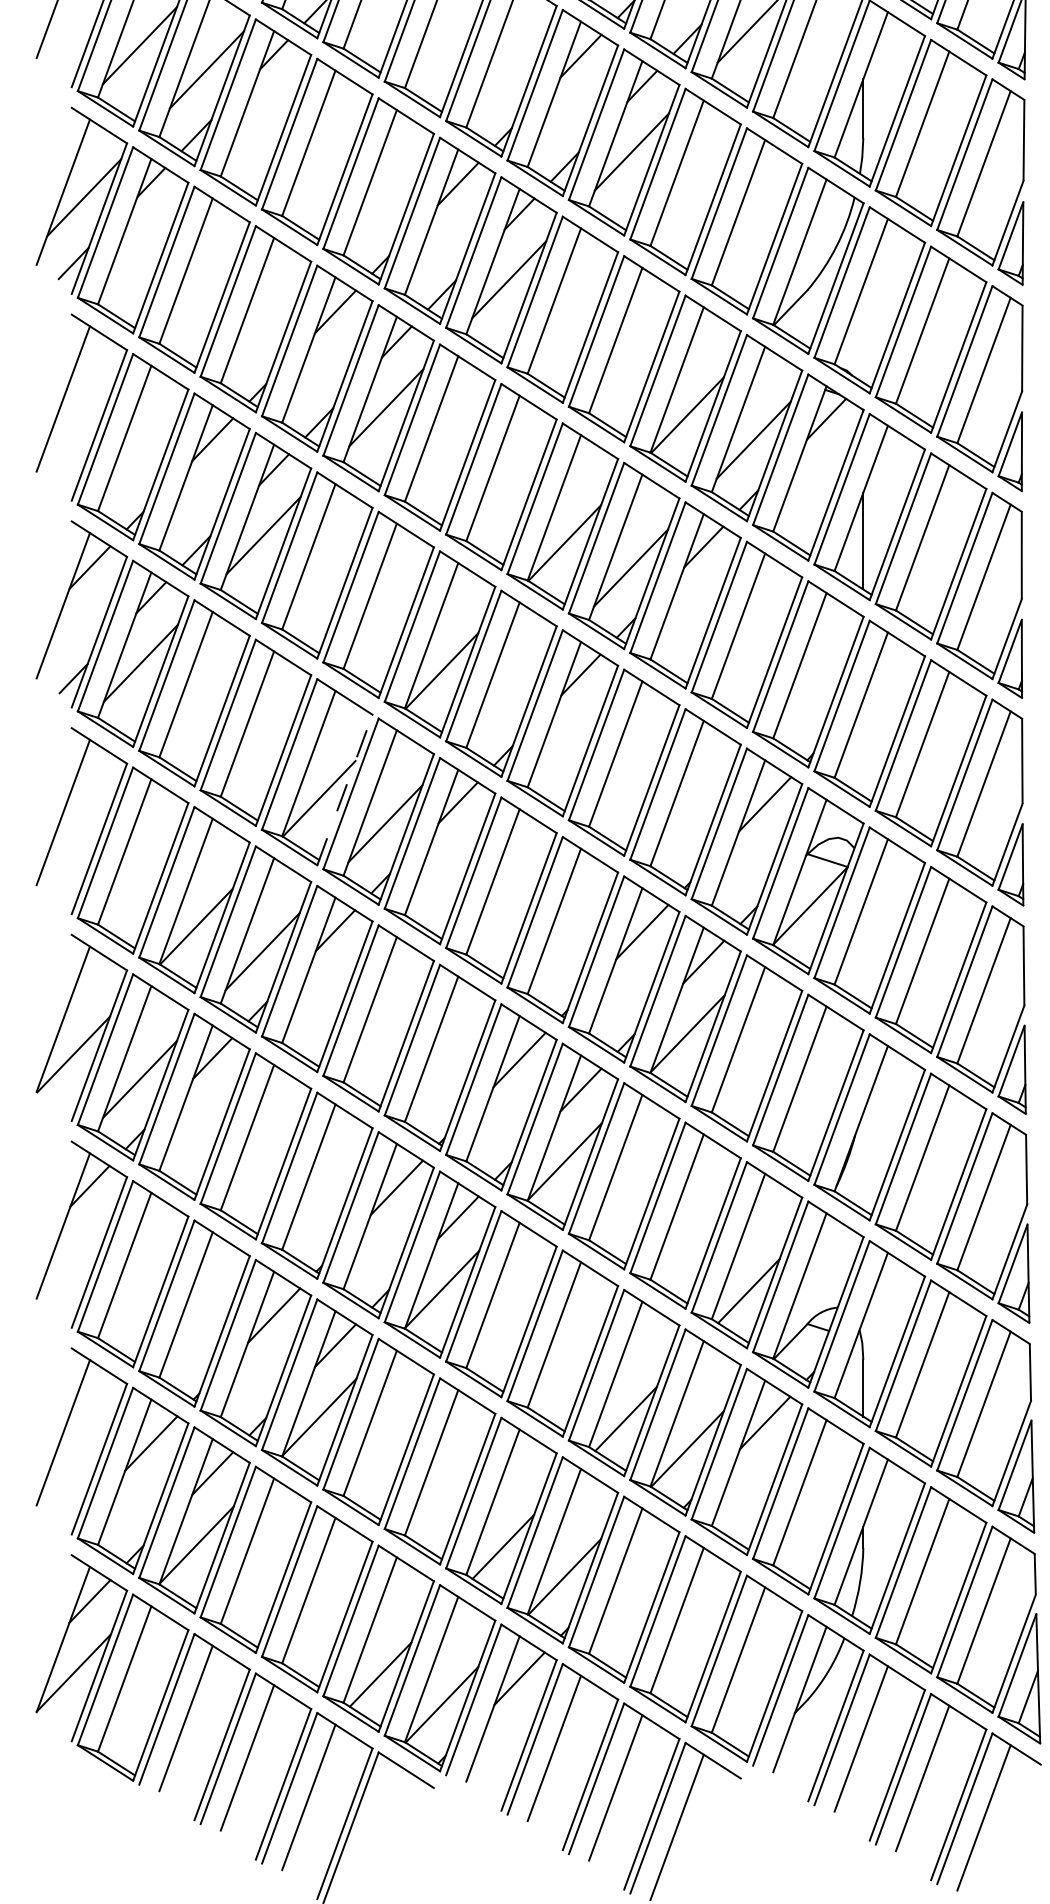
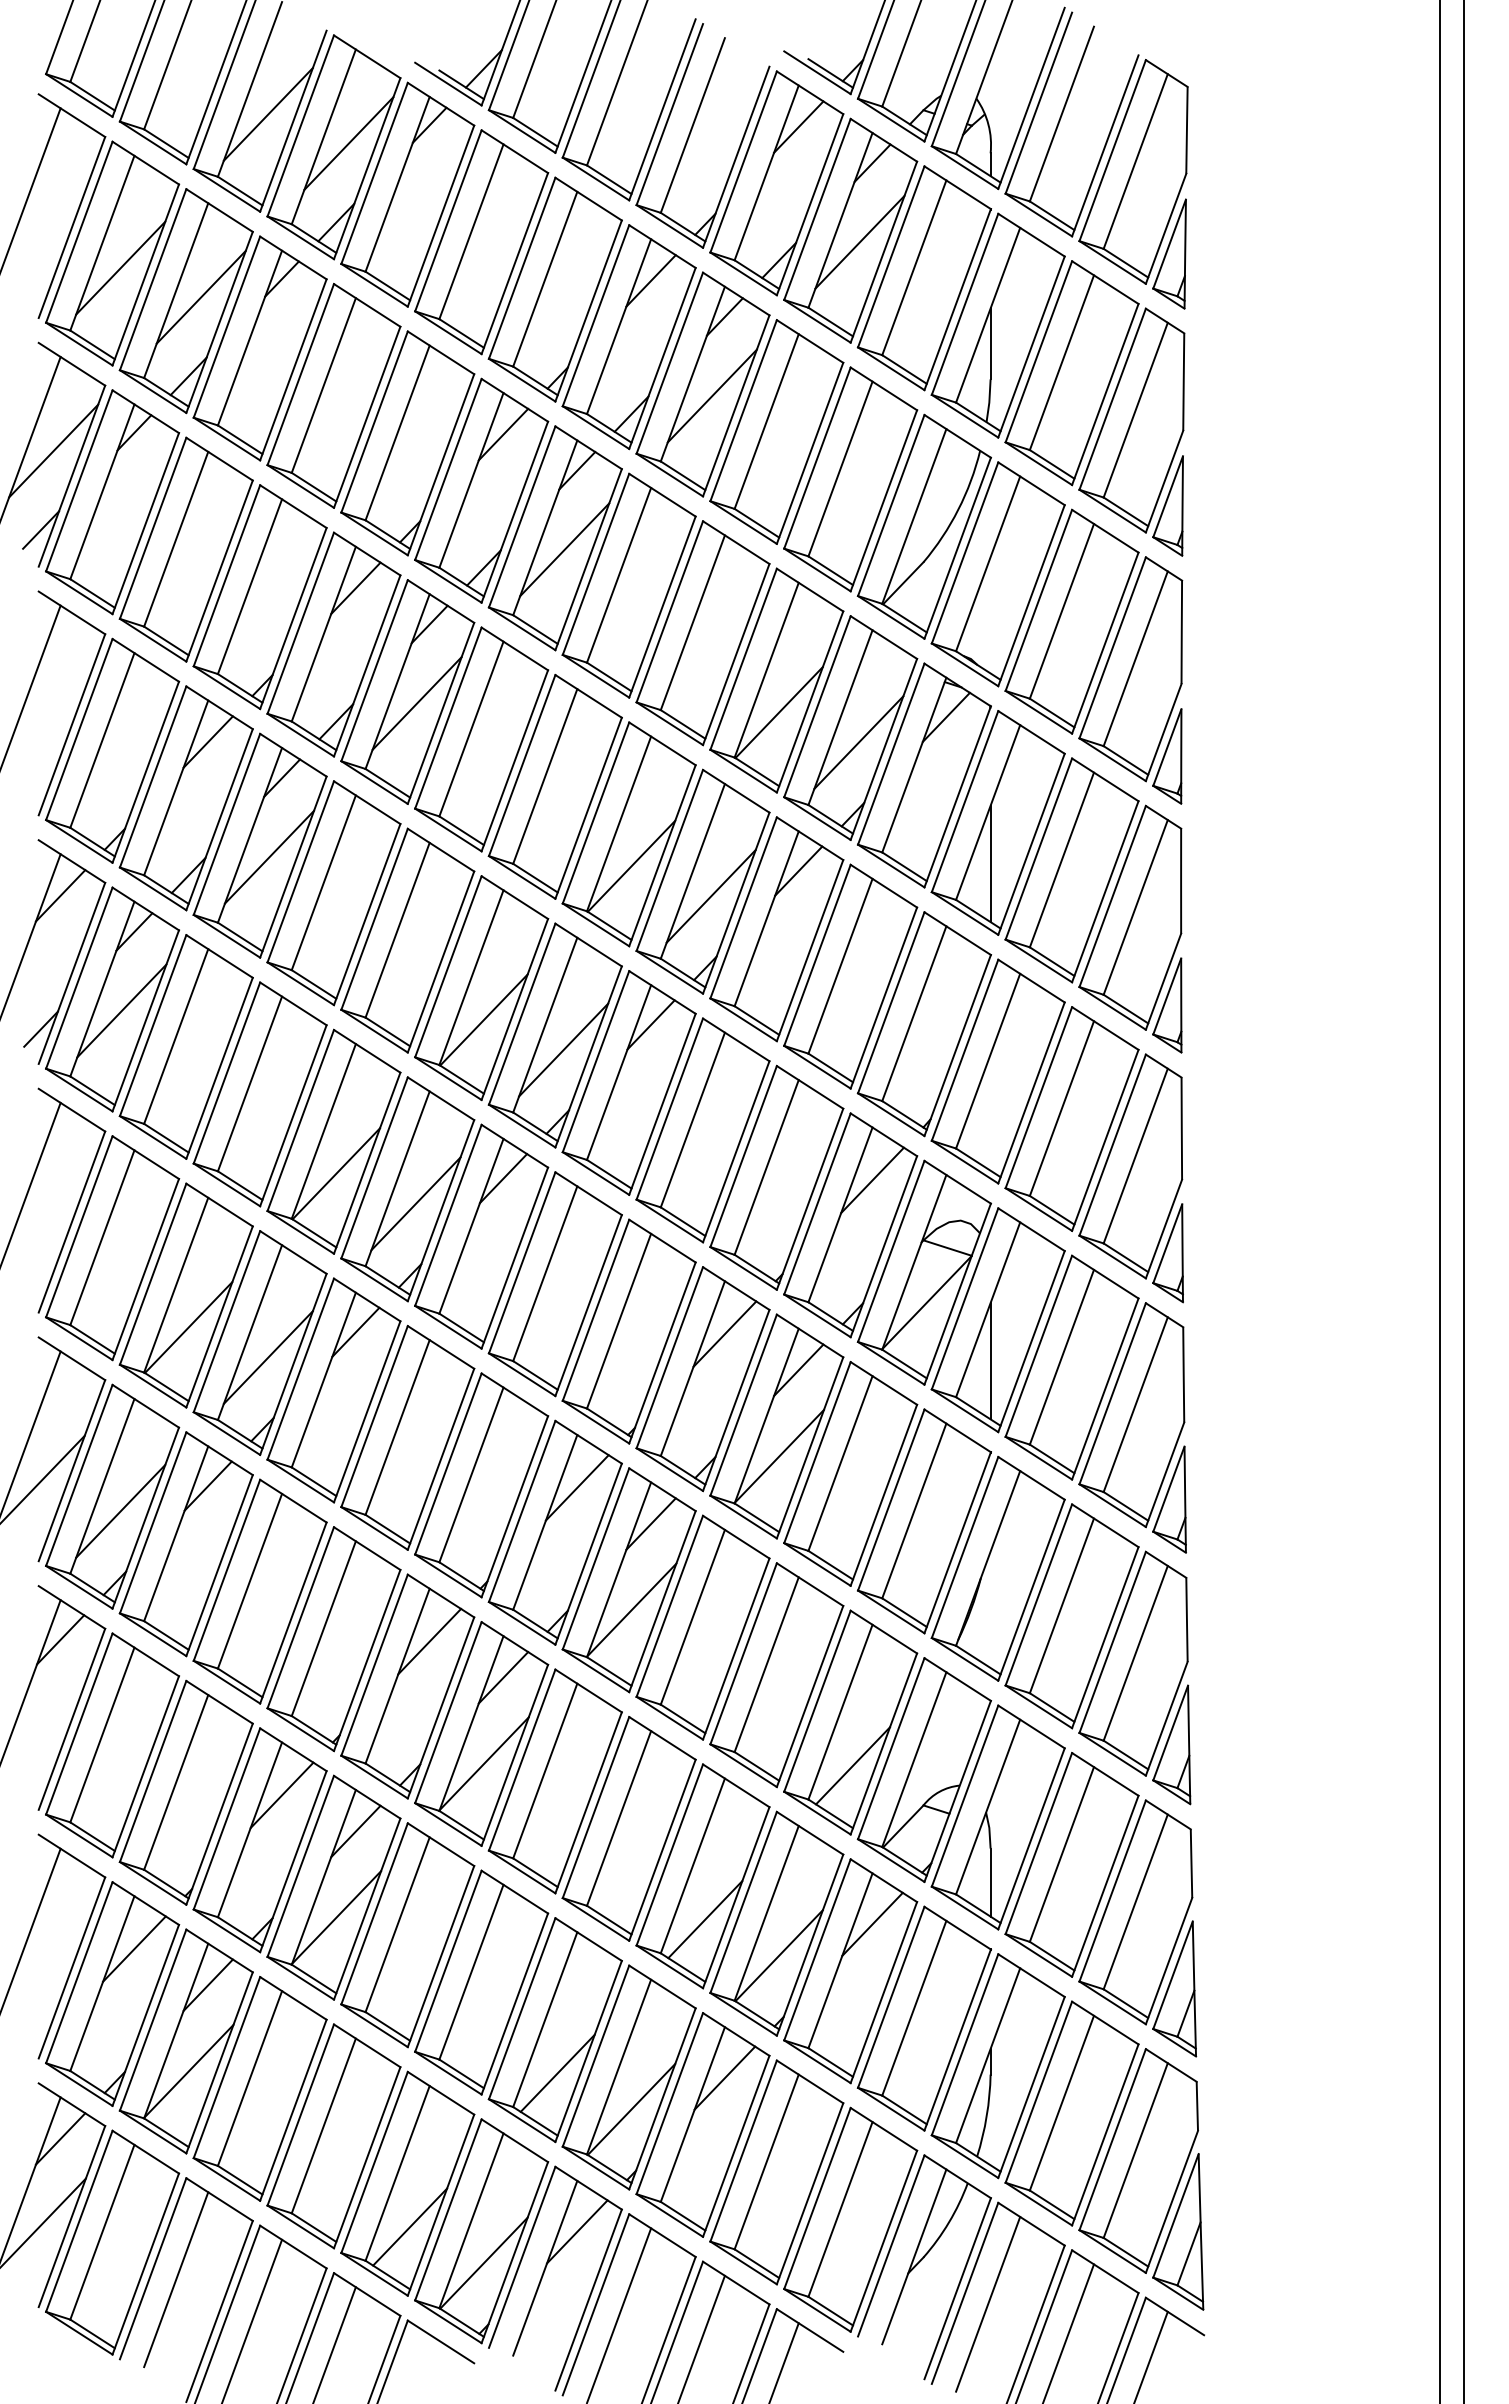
line: (508, 695) -> (563, 1049), added
line: (345, 789) -> (367, 1162), dashed -> solid
line: (863, 954) -> (990, 1361), added
line: (642, 1550) -> (724, 2077), added

